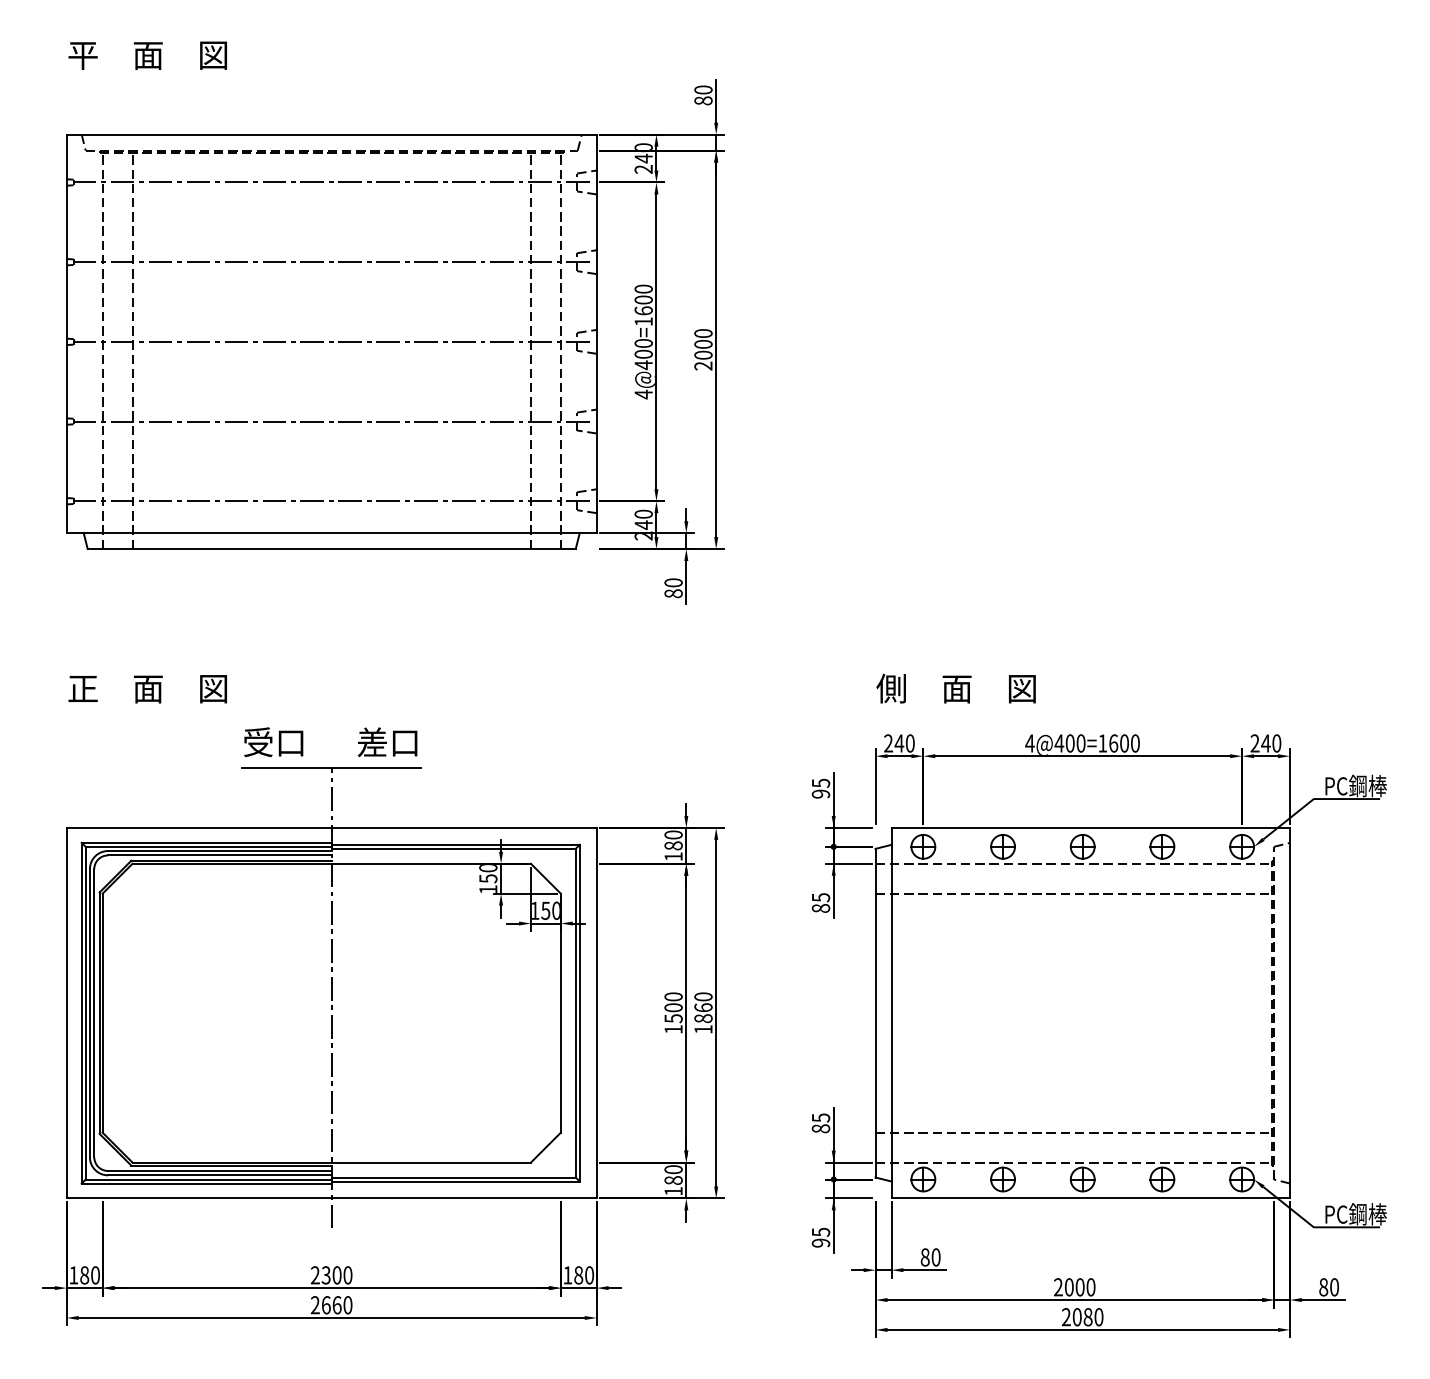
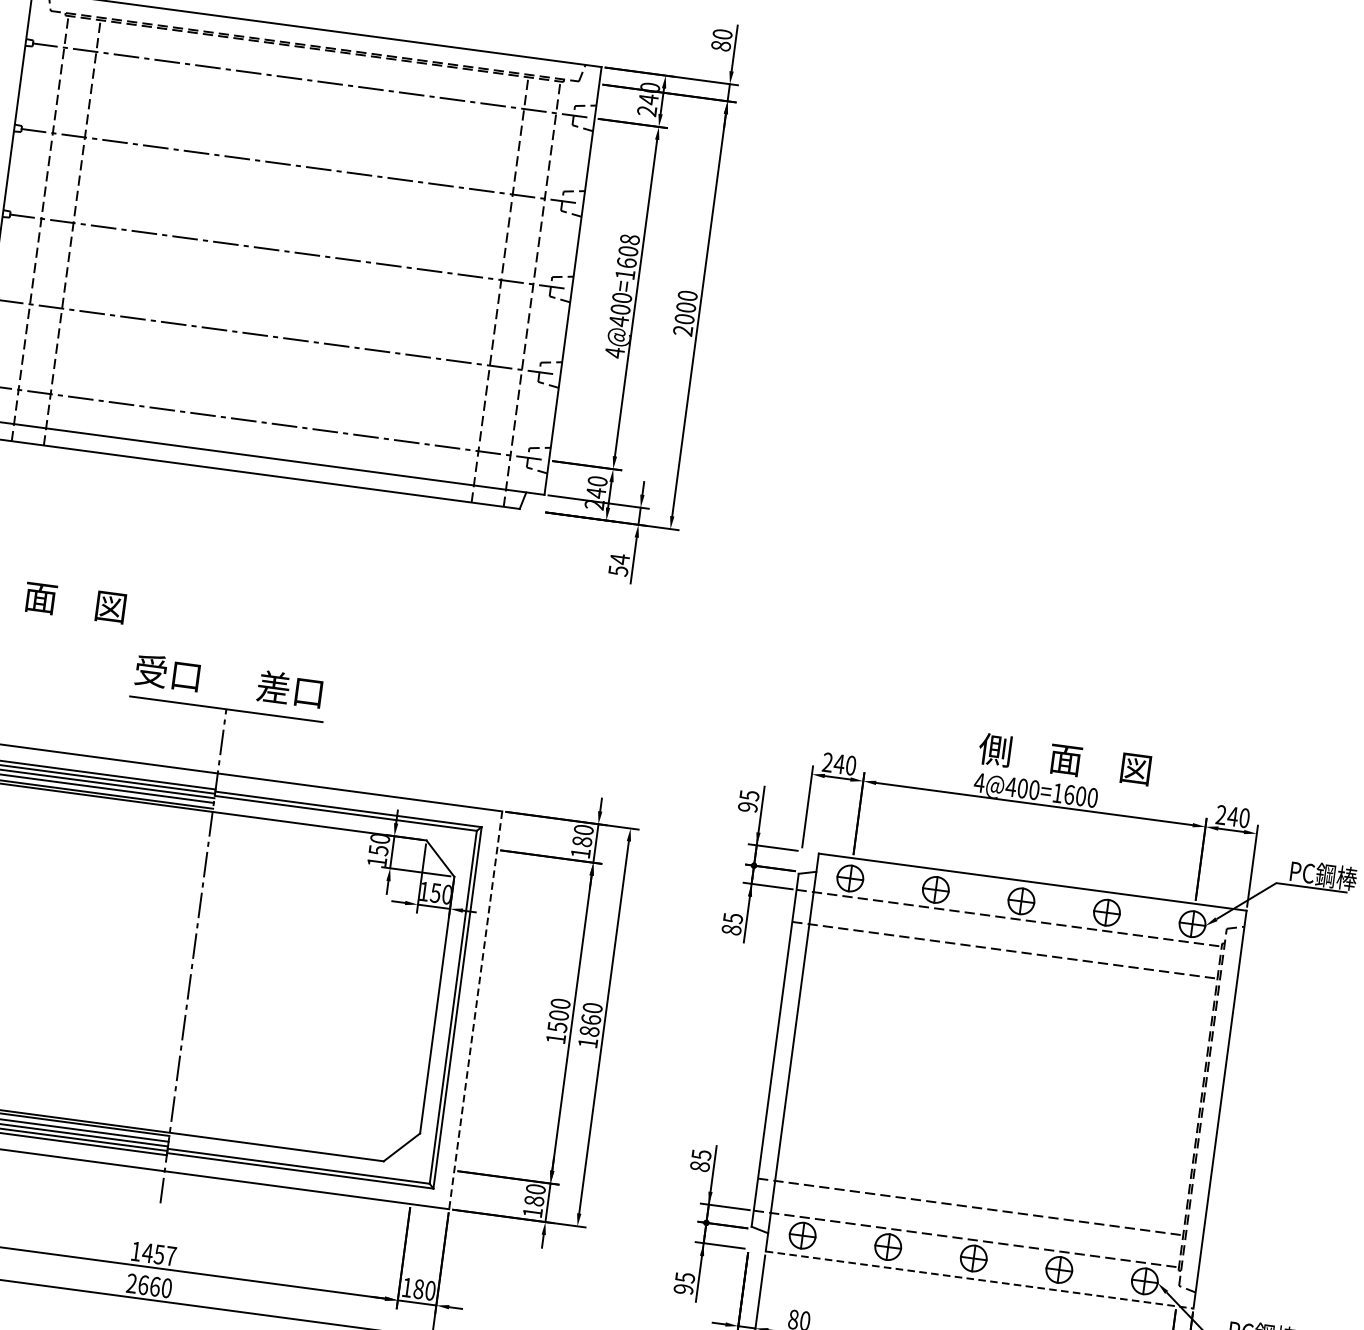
text: (643, 288) -> (629, 238), 4@400=1600 -> 4@400=1608
text: (673, 588) -> (619, 565), 80 -> 54
text: (955, 688) -> (1064, 759), moved
line: (596, 1013) -> (475, 1010), solid -> dashed
line: (1091, 1198) -> (980, 1280), solid -> dashed
text: (331, 1275) -> (153, 1253), 2300 -> 1457

